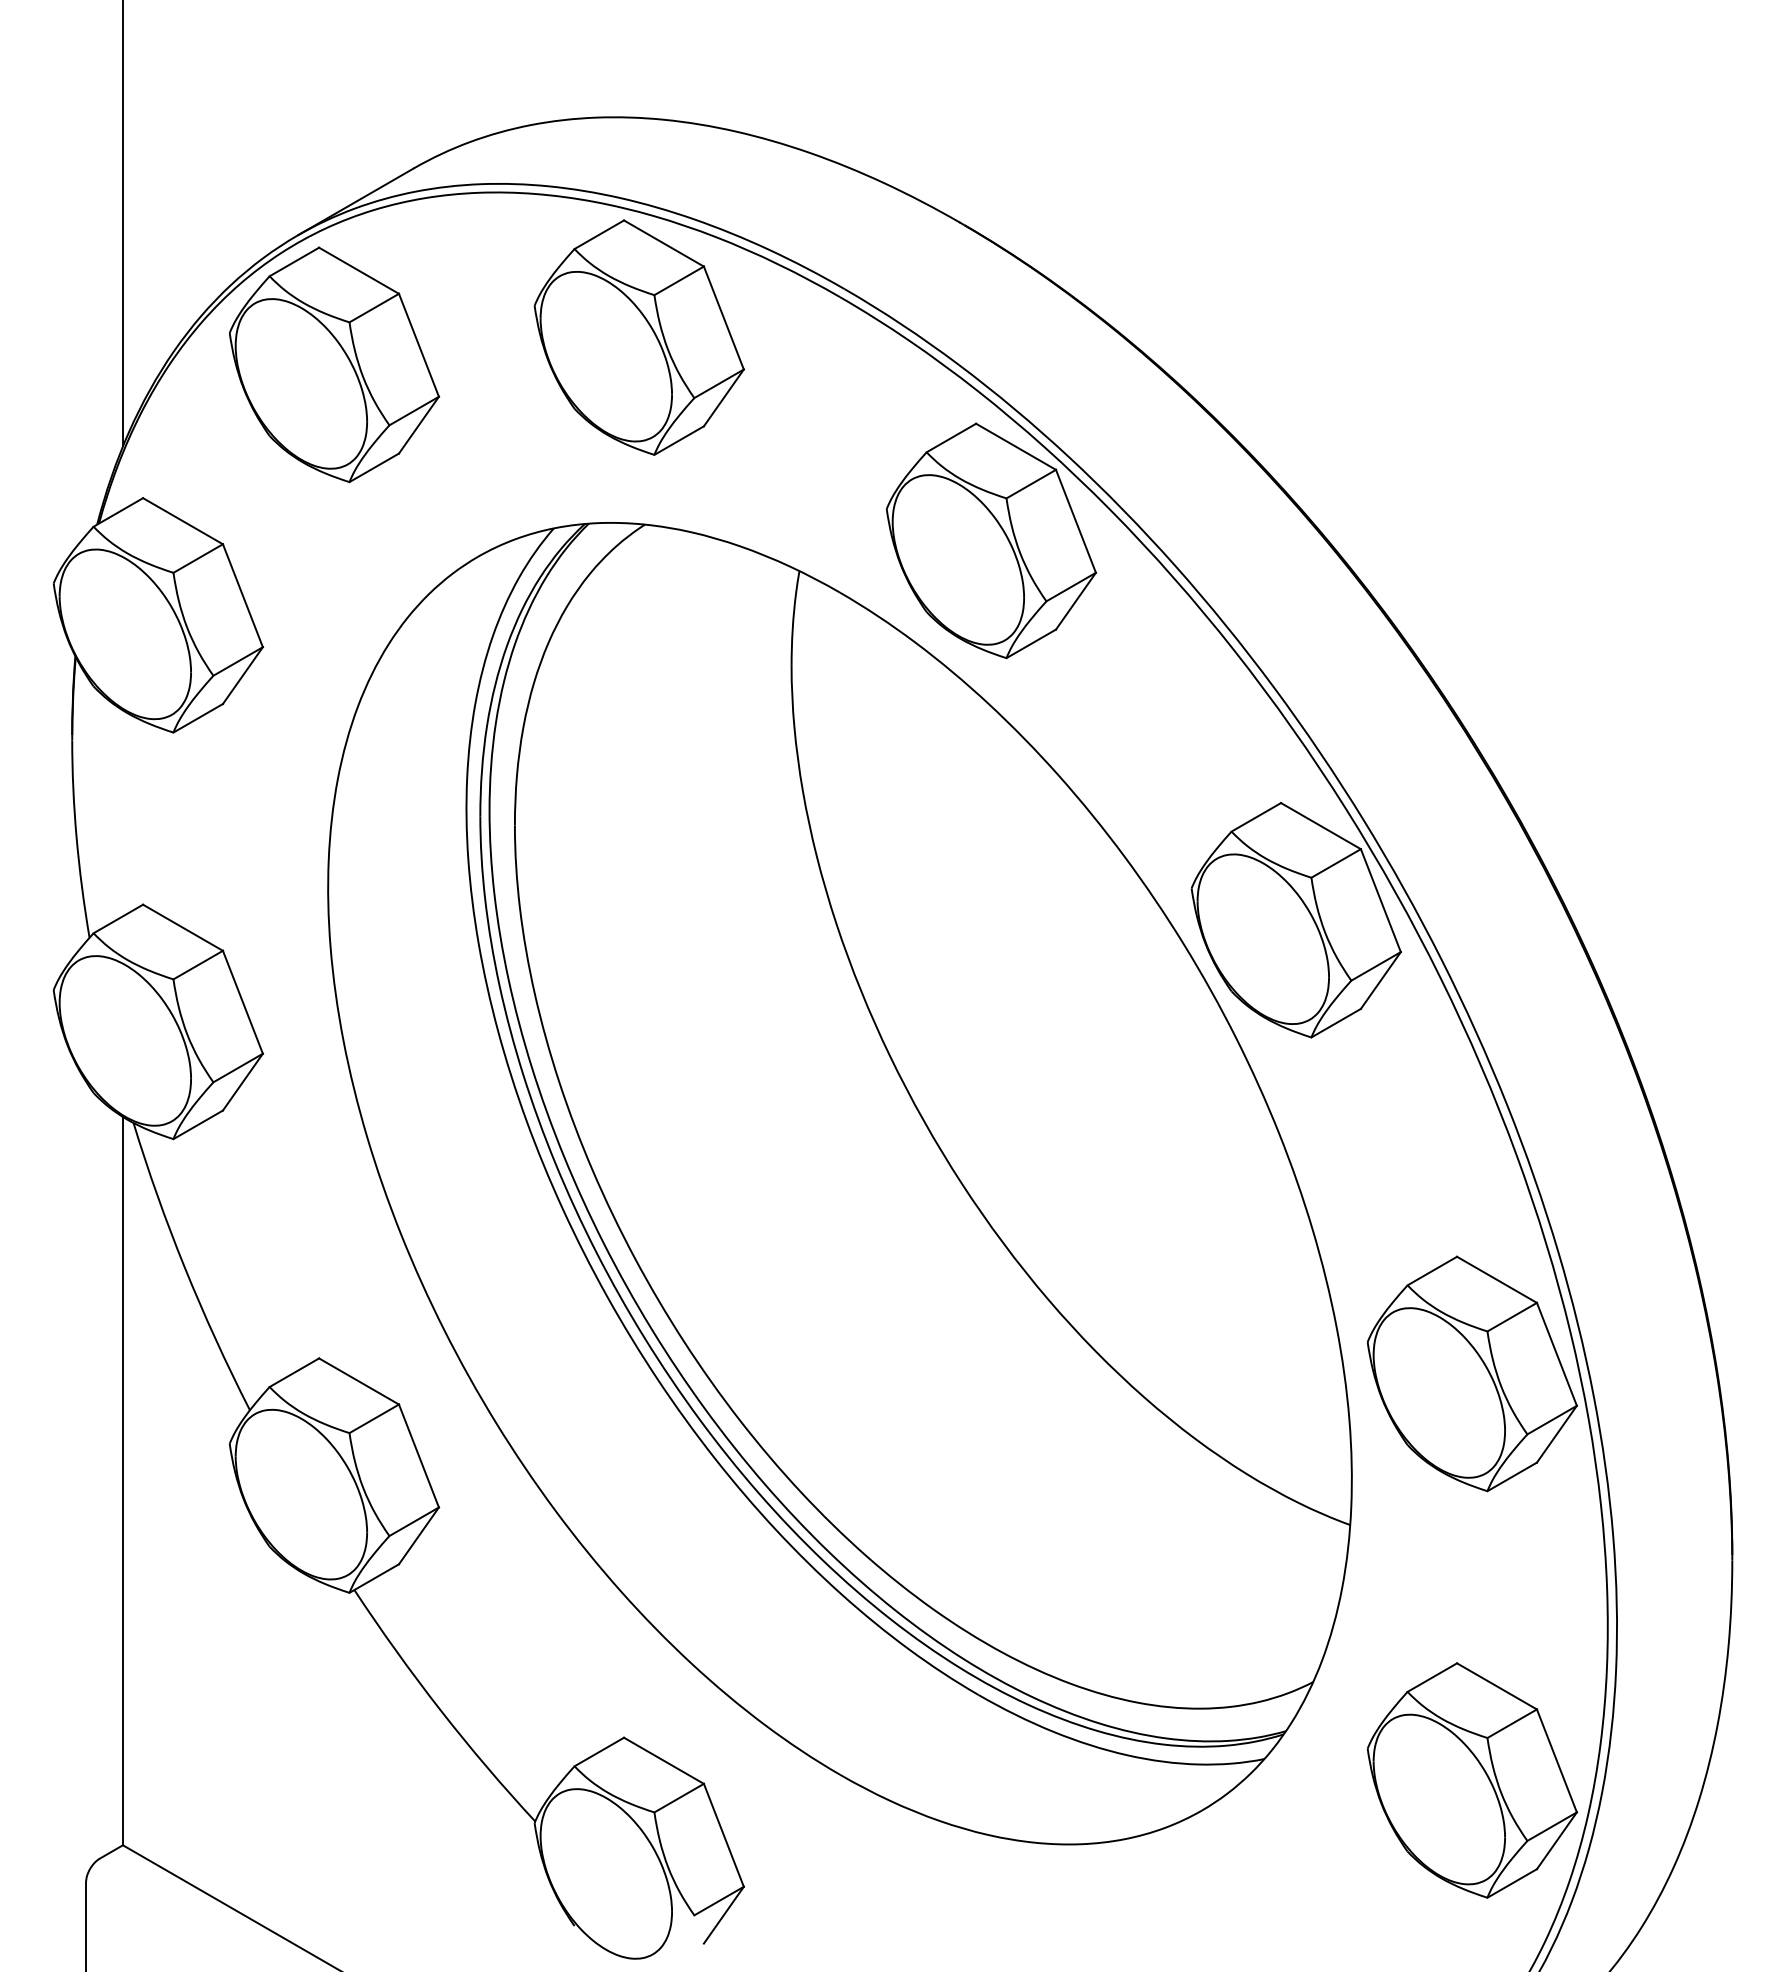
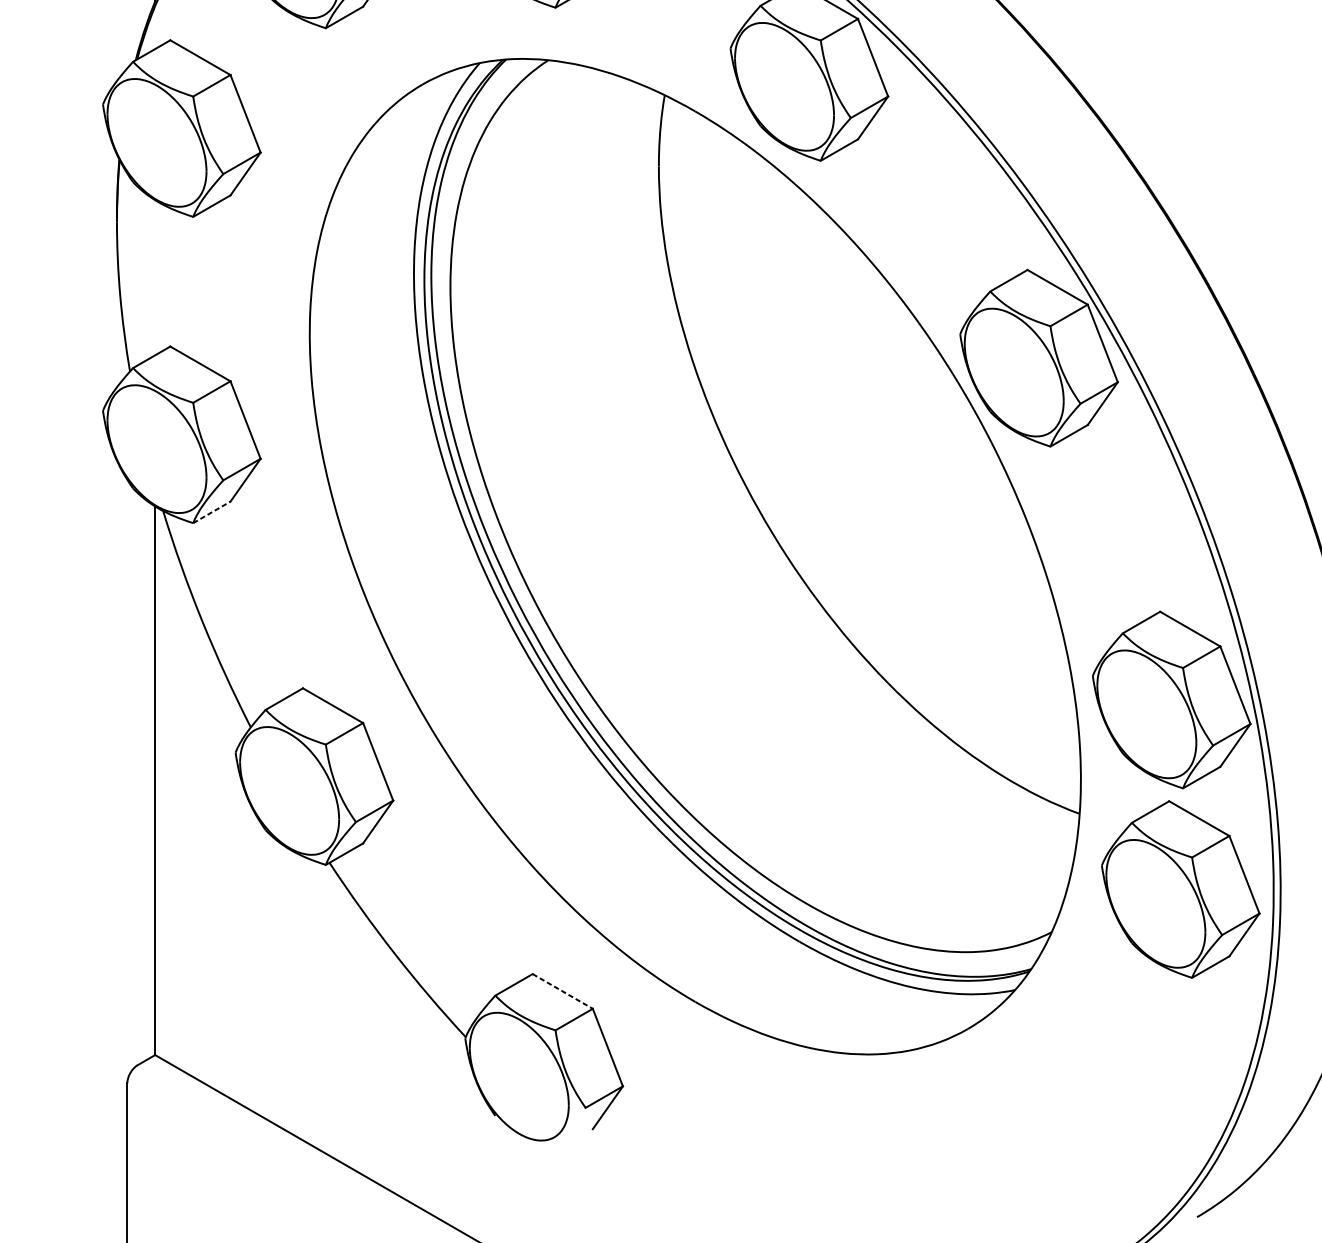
line: (198, 1124) -> (212, 512), solid -> dashed
line: (664, 1761) -> (563, 991), solid -> dashed
part: (1472, 1780) -> (1180, 889), moved

